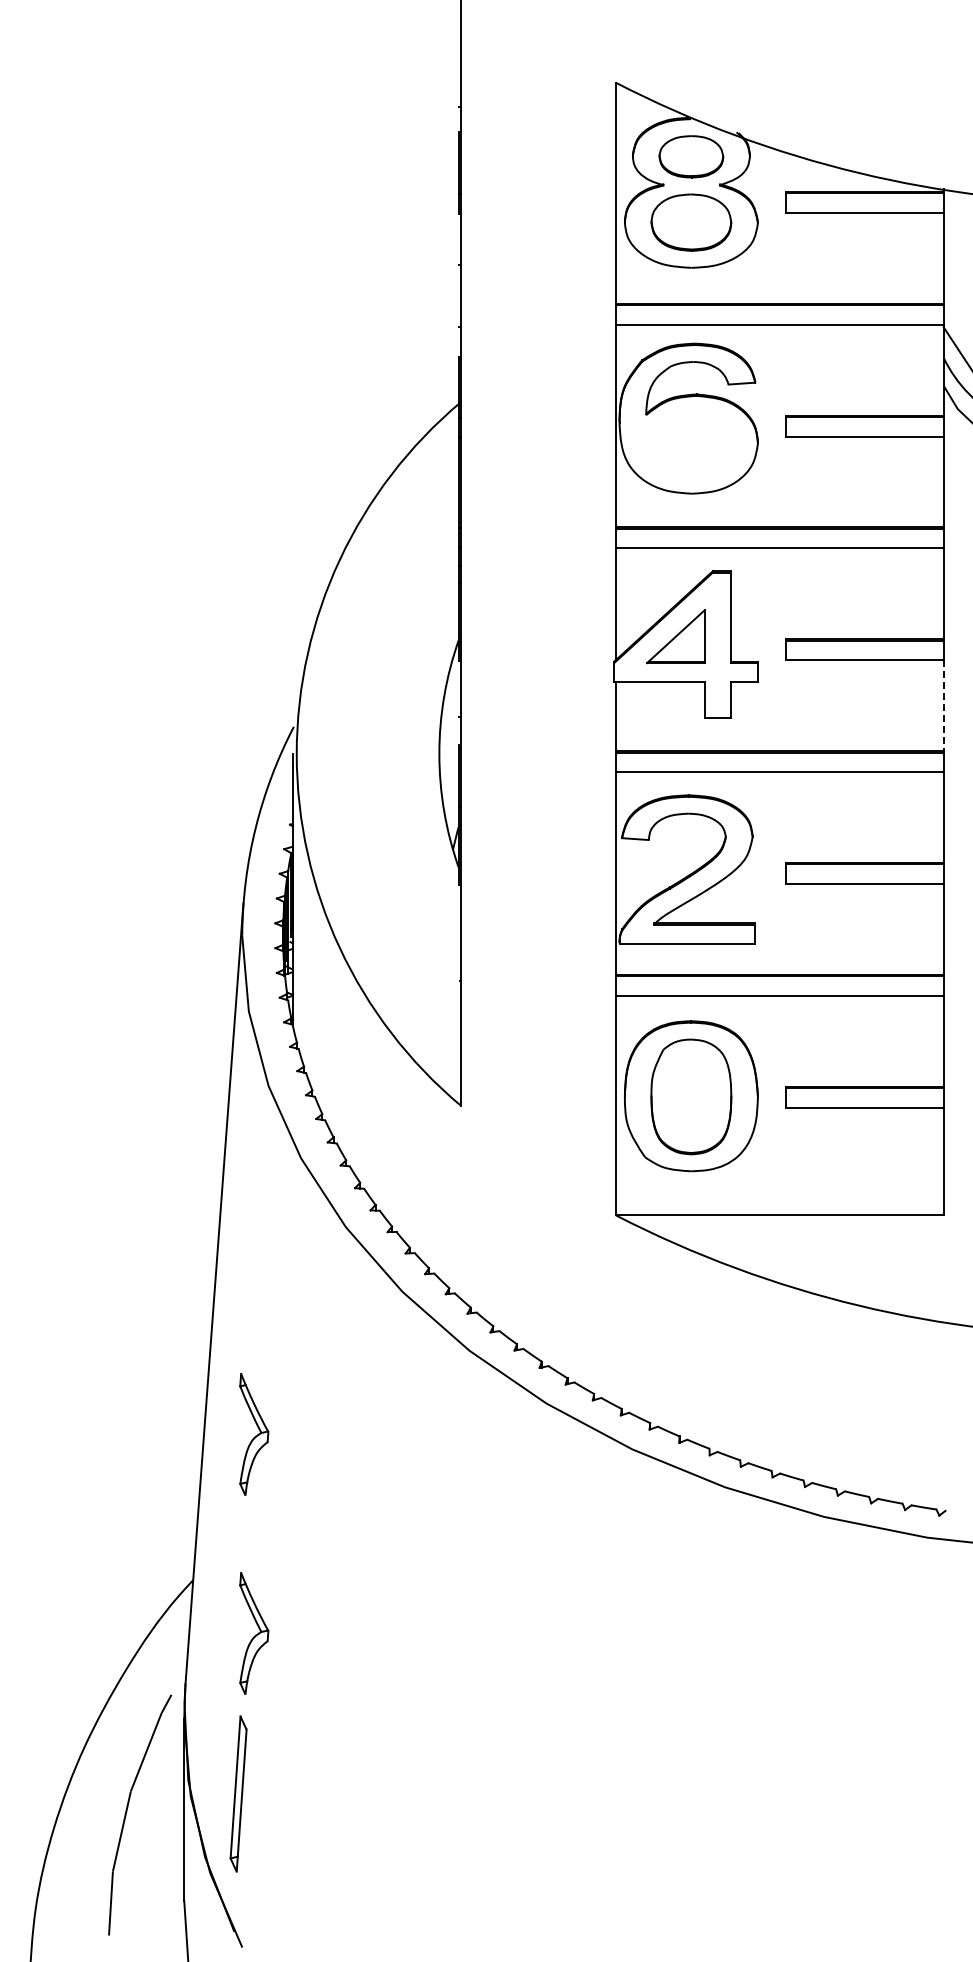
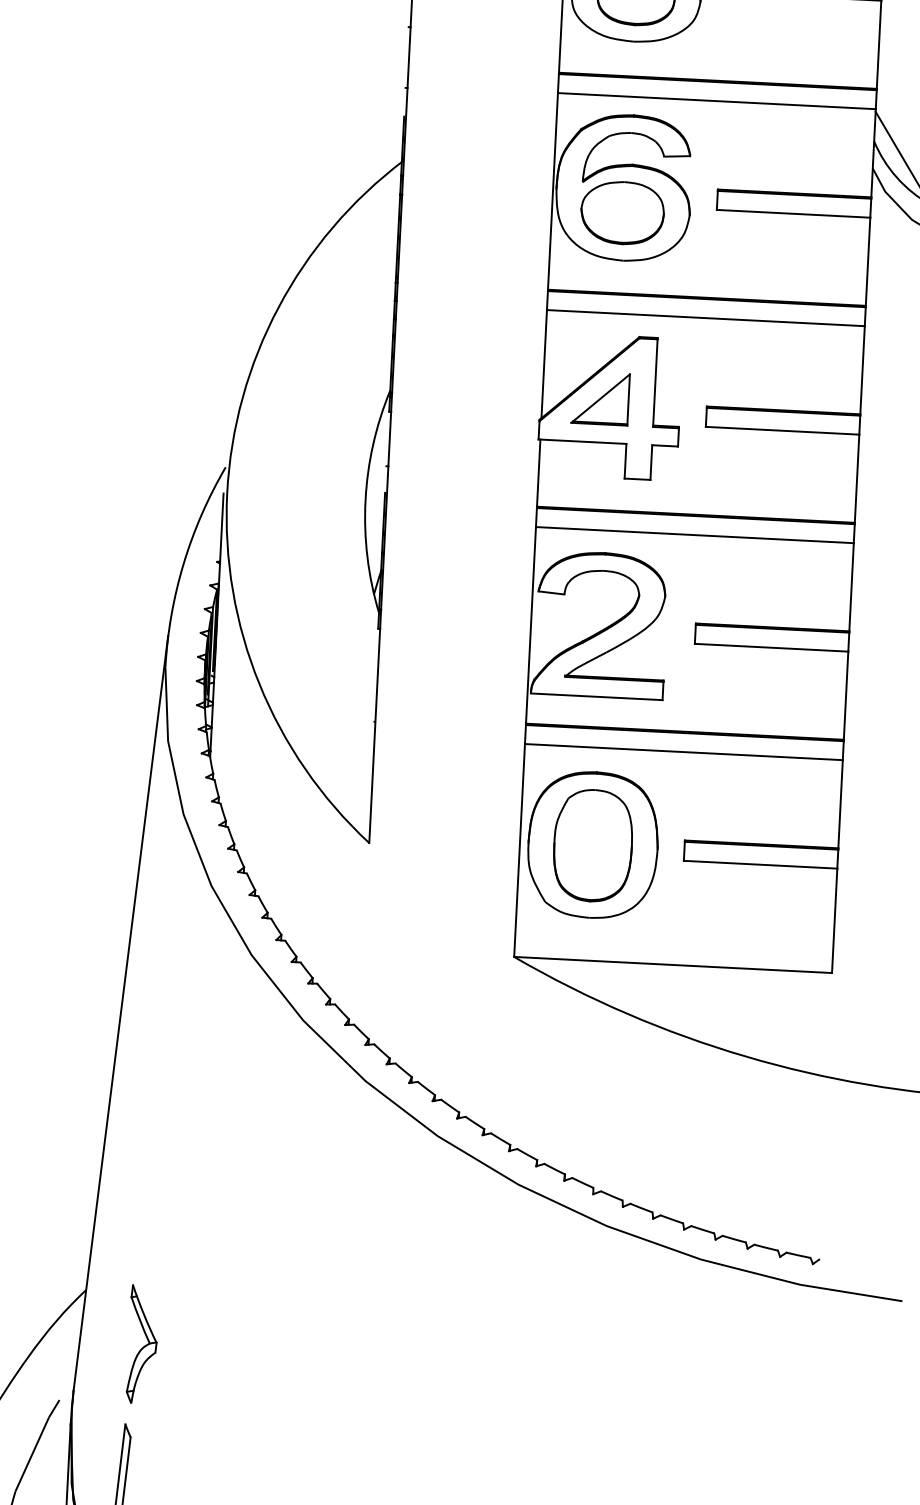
part: (688, 444) -> (622, 212), added
line: (943, 706) -> (856, 479), dashed -> solid
part: (254, 1434) -> (152, 1151), removed

